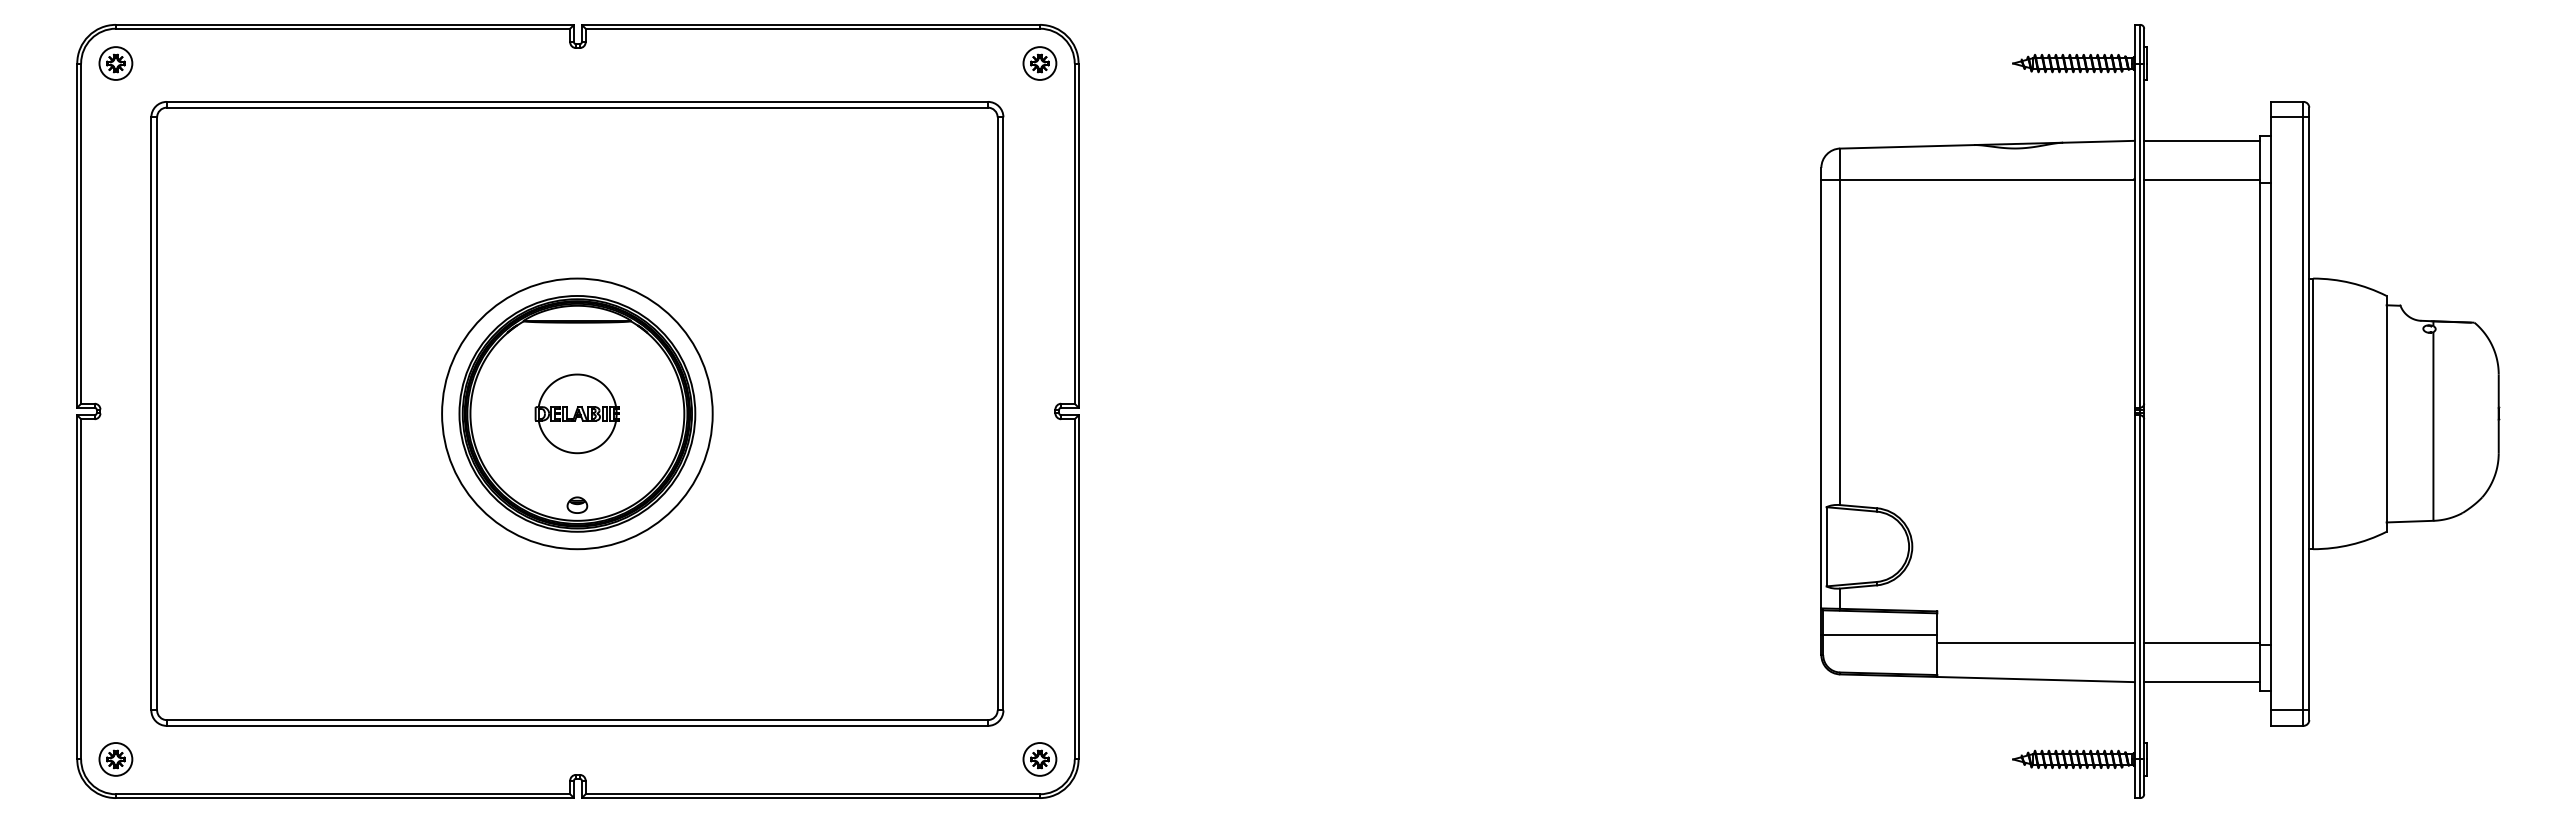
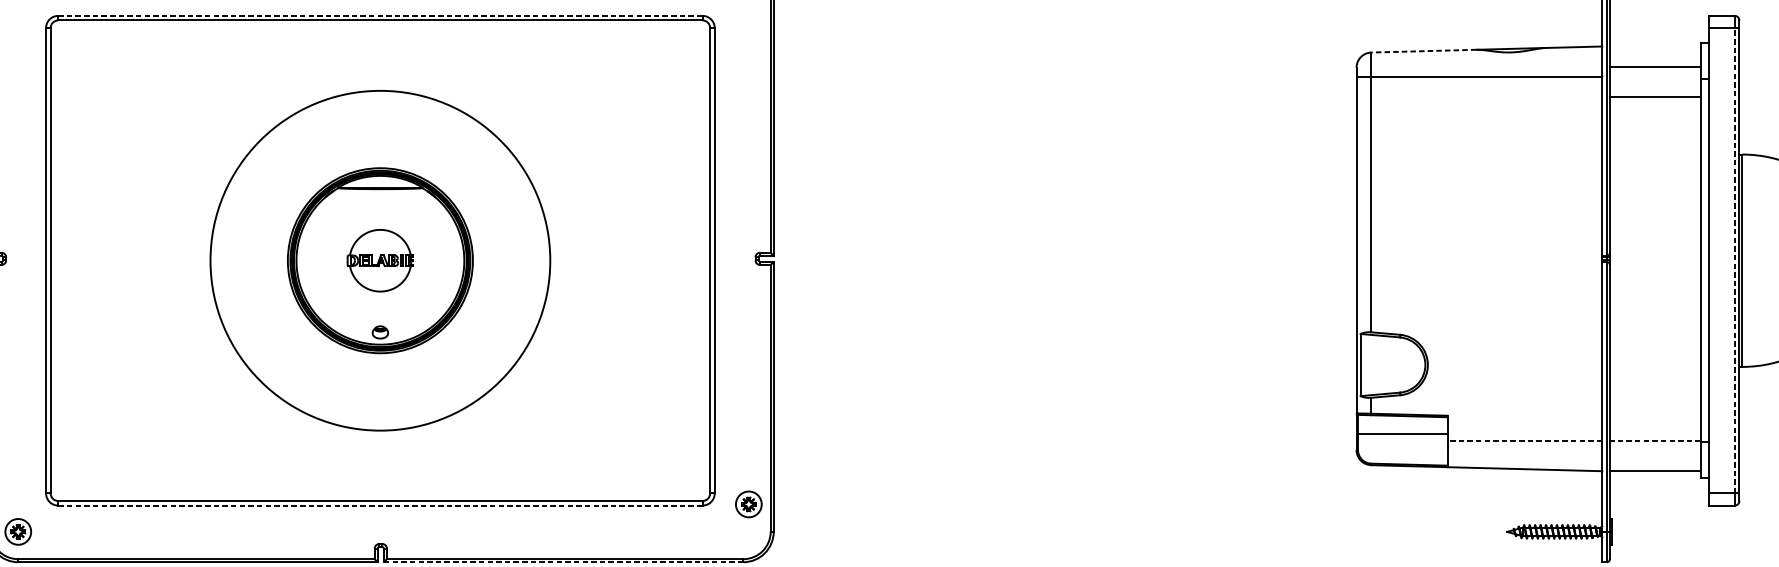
line: (577, 101) -> (380, 15), solid -> dashed
line: (2202, 140) -> (1655, 66), moved
line: (1907, 146) -> (1424, 50), solid -> dashed
line: (2202, 179) -> (1655, 97), moved
circle: (577, 413) -> (380, 260), size x1.6
line: (2303, 413) -> (1734, 260), solid -> dashed
line: (2035, 643) -> (1524, 440), solid -> dashed
line: (2202, 643) -> (1655, 440), solid -> dashed
line: (577, 725) -> (380, 505), solid -> dashed
part: (1039, 759) -> (748, 504), moved
line: (810, 798) -> (563, 562), solid -> dashed

